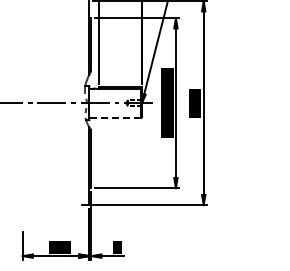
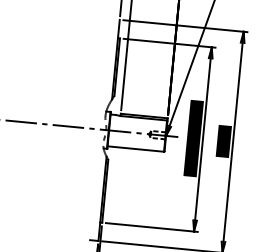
line: (115, 117) -> (135, 148), dashed -> solid

